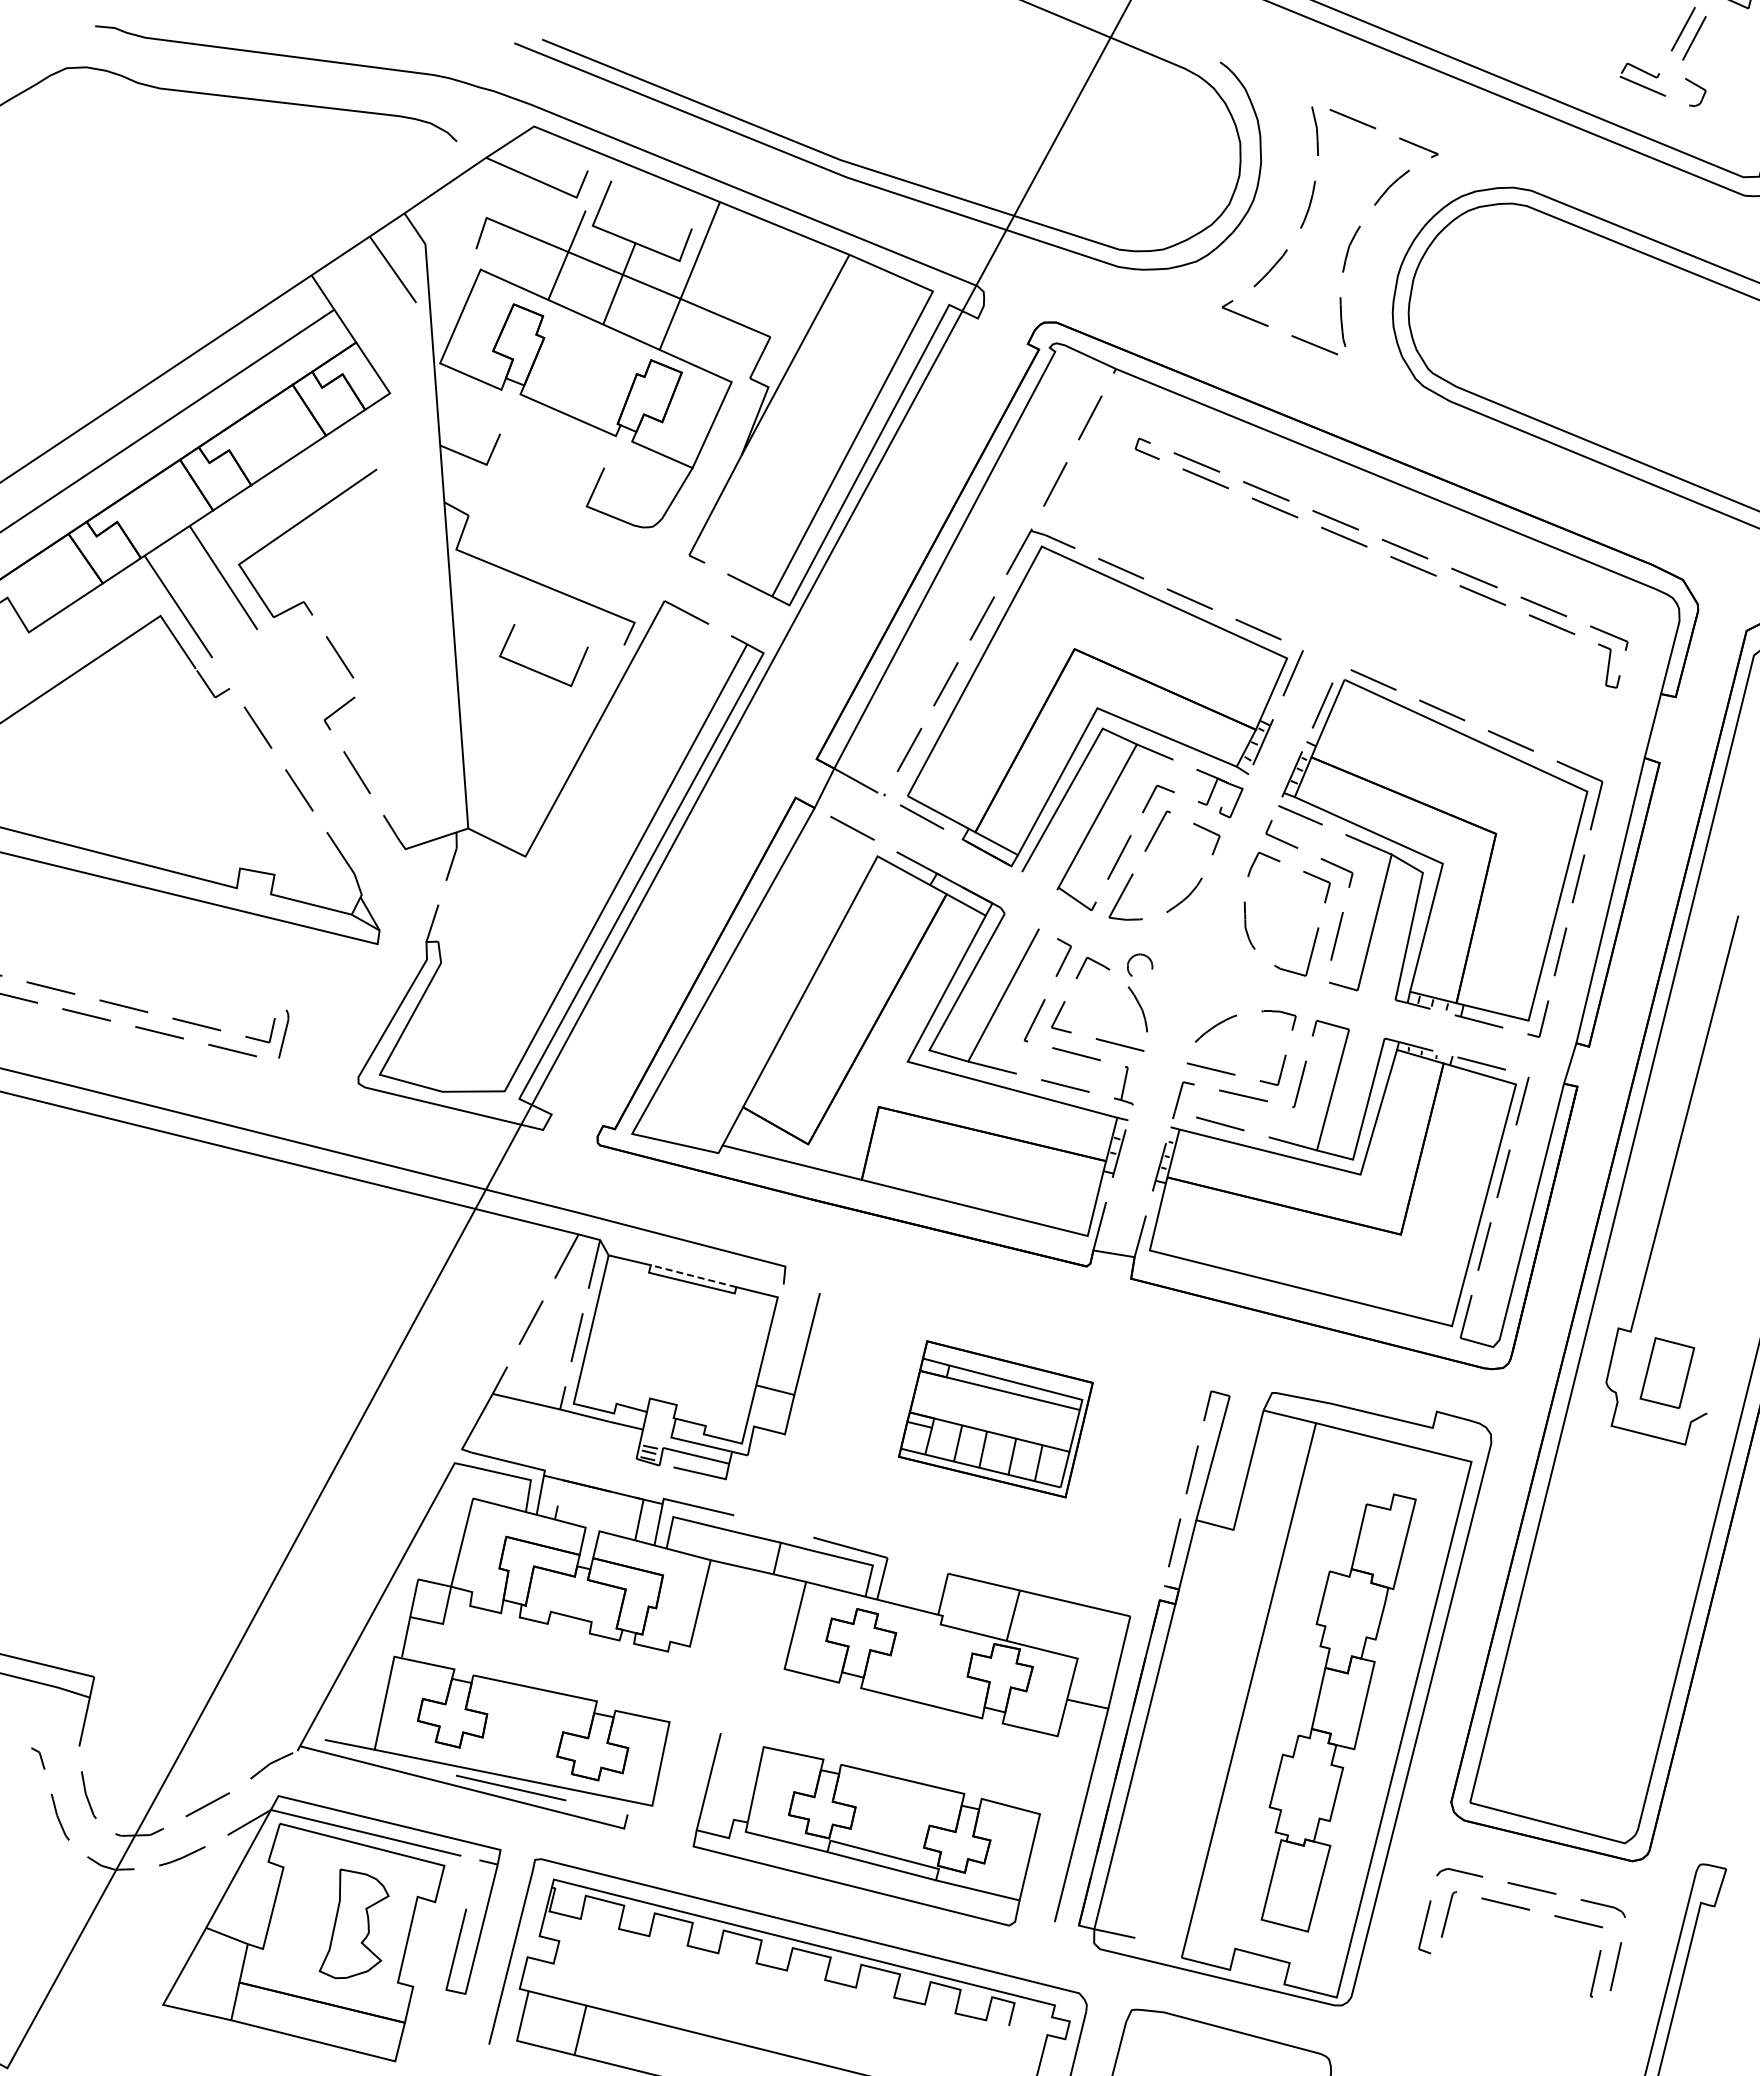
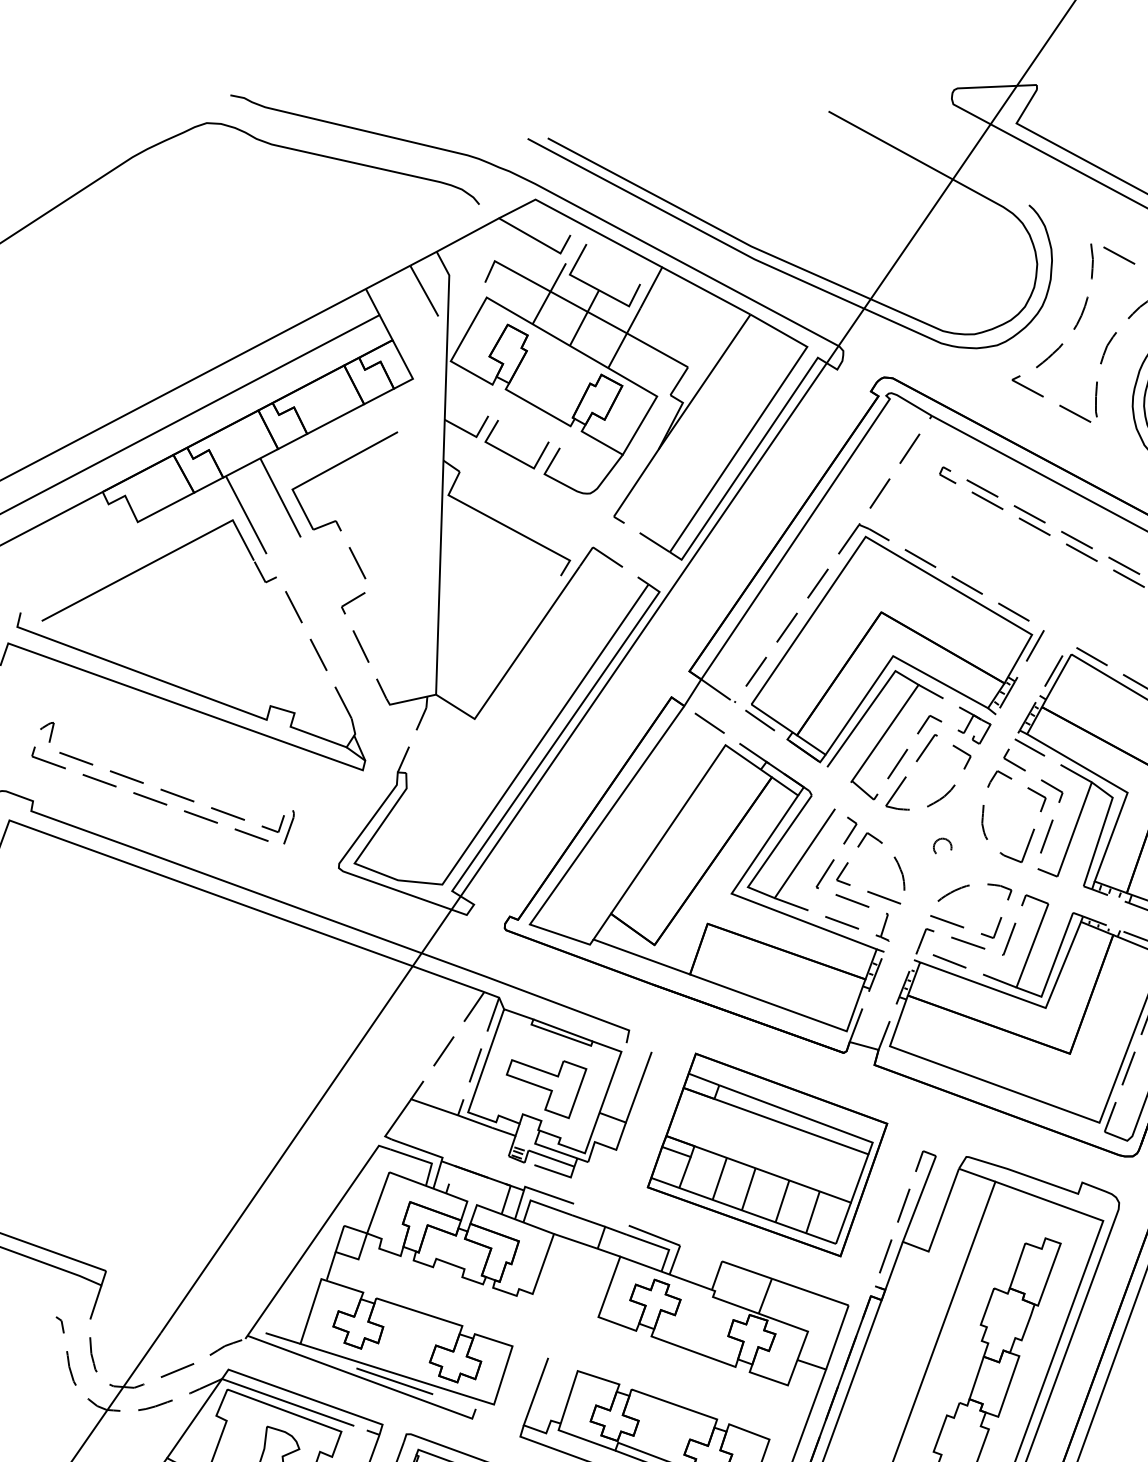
line: (539, 671) -> (512, 455), moved
part: (1144, 956) -> (946, 840), moved
line: (693, 1276) -> (562, 1030), dashed -> solid
part: (676, 1357) -> (544, 1087), added
part: (995, 1419) -> (767, 1155), size x1.67

